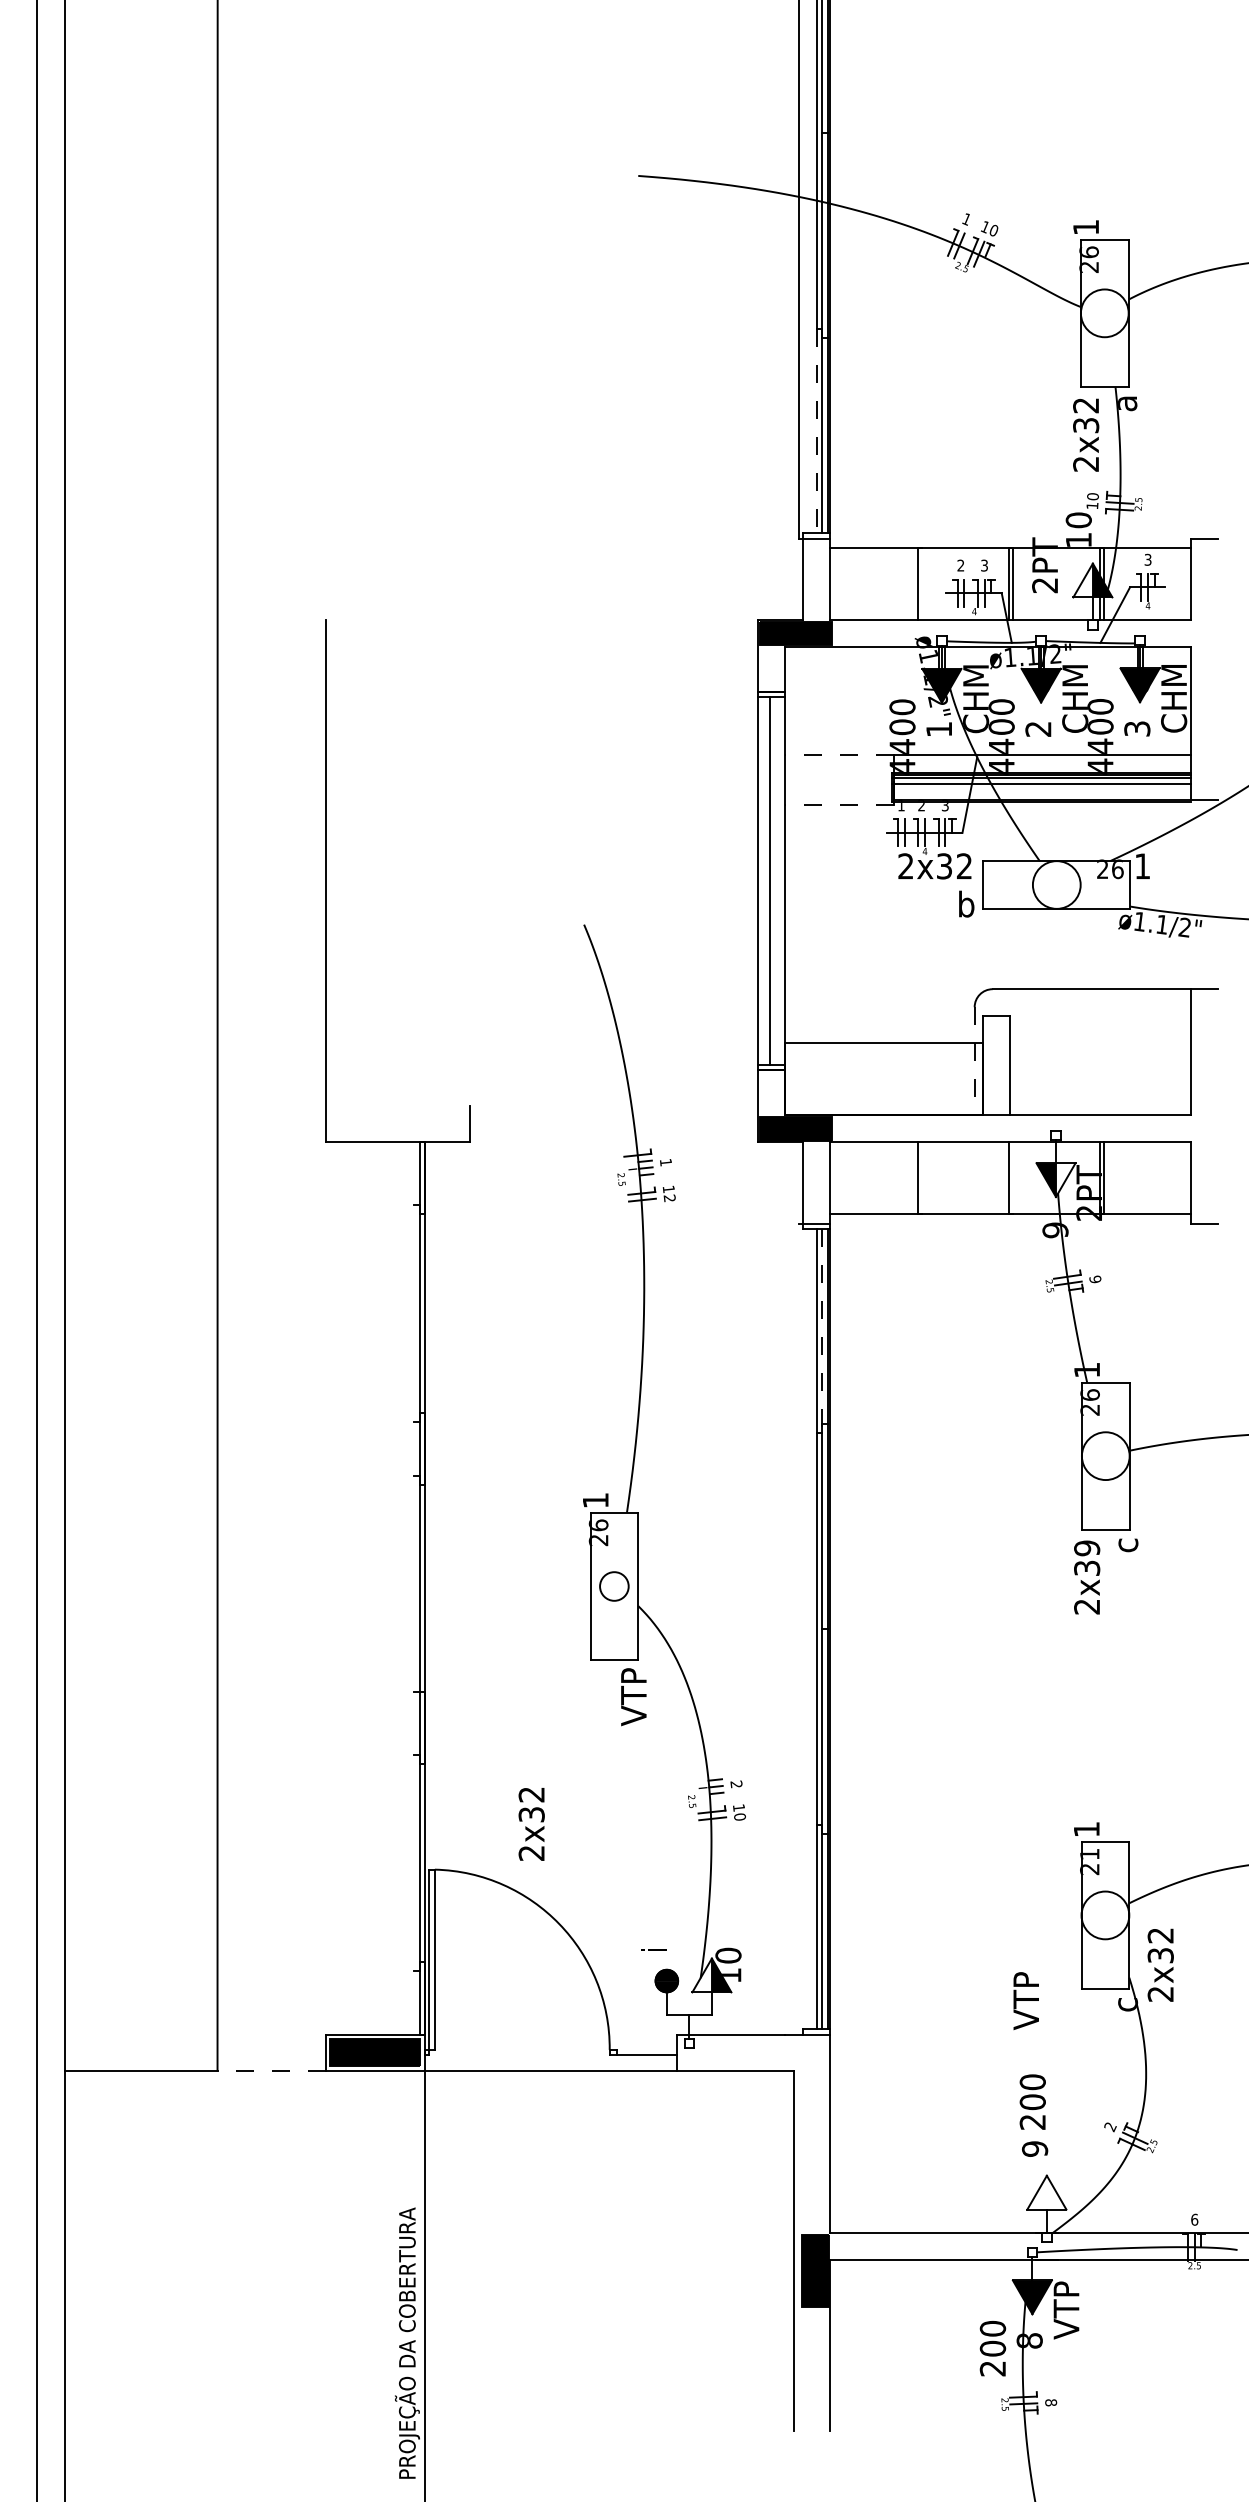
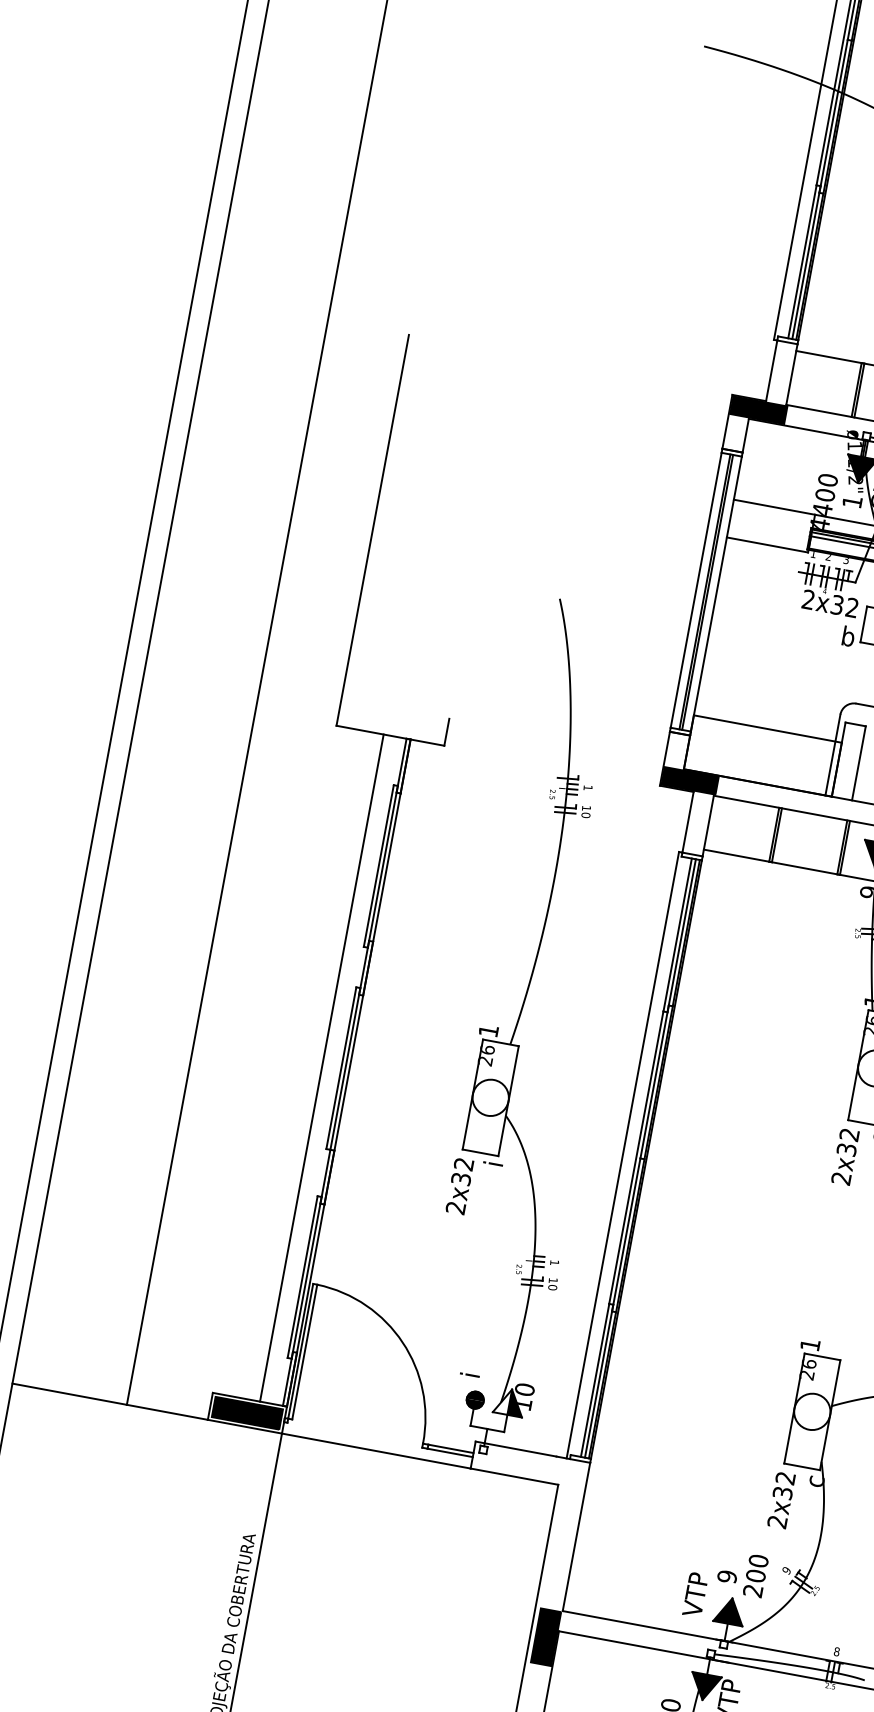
line: (817, 431) -> (802, 262), dashed -> solid
line: (921, 583) -> (859, 390), added
line: (839, 754) -> (774, 506), dashed -> solid
line: (839, 805) -> (767, 545), dashed -> solid
line: (773, 880) -> (707, 591), added
line: (974, 1061) -> (832, 755), dashed -> solid
line: (921, 1178) -> (776, 835), added
line: (1012, 1178) -> (844, 847), added
text: (669, 1198) -> (585, 815), 12 -> 10
line: (414, 1313) -> (379, 866), added
line: (822, 1331) -> (681, 936), dashed -> solid
text: (1087, 1548) -> (849, 1135), 2x39 -> 2x32
line: (414, 1583) -> (341, 1067), added
circle: (614, 1586) -> (490, 1097), size x1.67
line: (388, 1588) -> (321, 1068), added
line: (798, 1628) -> (622, 1154), added
text: (633, 1697) -> (489, 1183), VTP -> i
text: (736, 1784) -> (554, 1262), 2 -> 1
text: (531, 1824) -> (459, 1186), moved
text: (1089, 1854) -> (808, 1364), 21 -> 26
line: (414, 1863) -> (302, 1277), added
text: (1160, 1964) -> (781, 1499), moved
text: (1025, 2001) -> (694, 1595), moved
line: (646, 2049) -> (450, 1448), added
line: (271, 2070) -> (167, 1412), dashed -> solid
text: (1032, 2101) -> (755, 1575), moved
text: (1110, 2127) -> (786, 1571), 2 -> 9
fill: (1046, 2192) -> (729, 1610), added
text: (1194, 2219) -> (836, 1651), 6 -> 8

